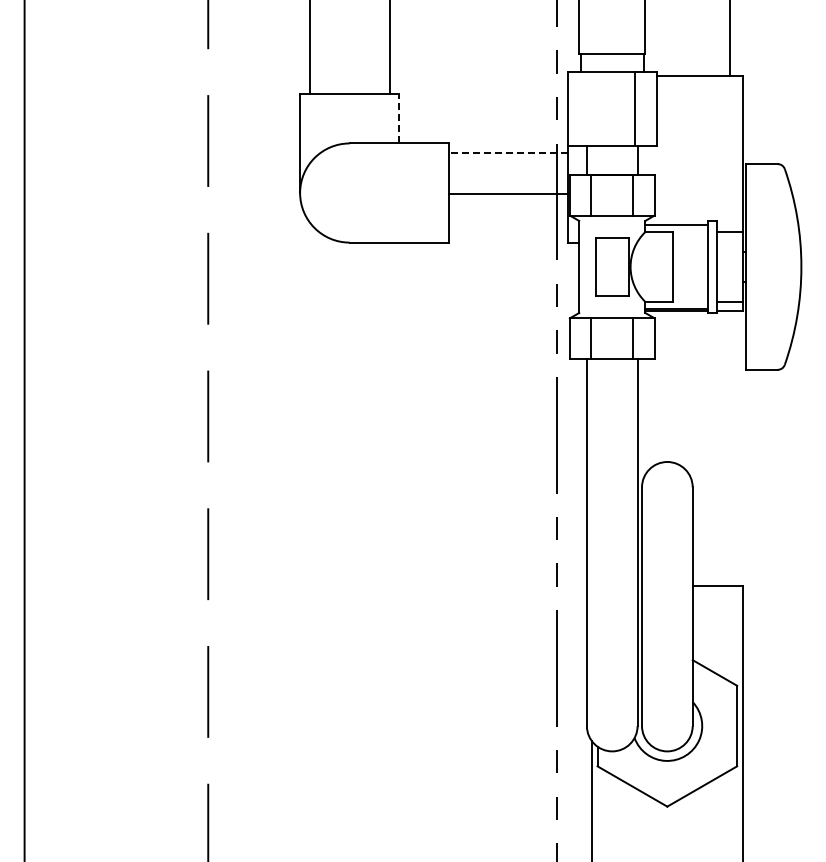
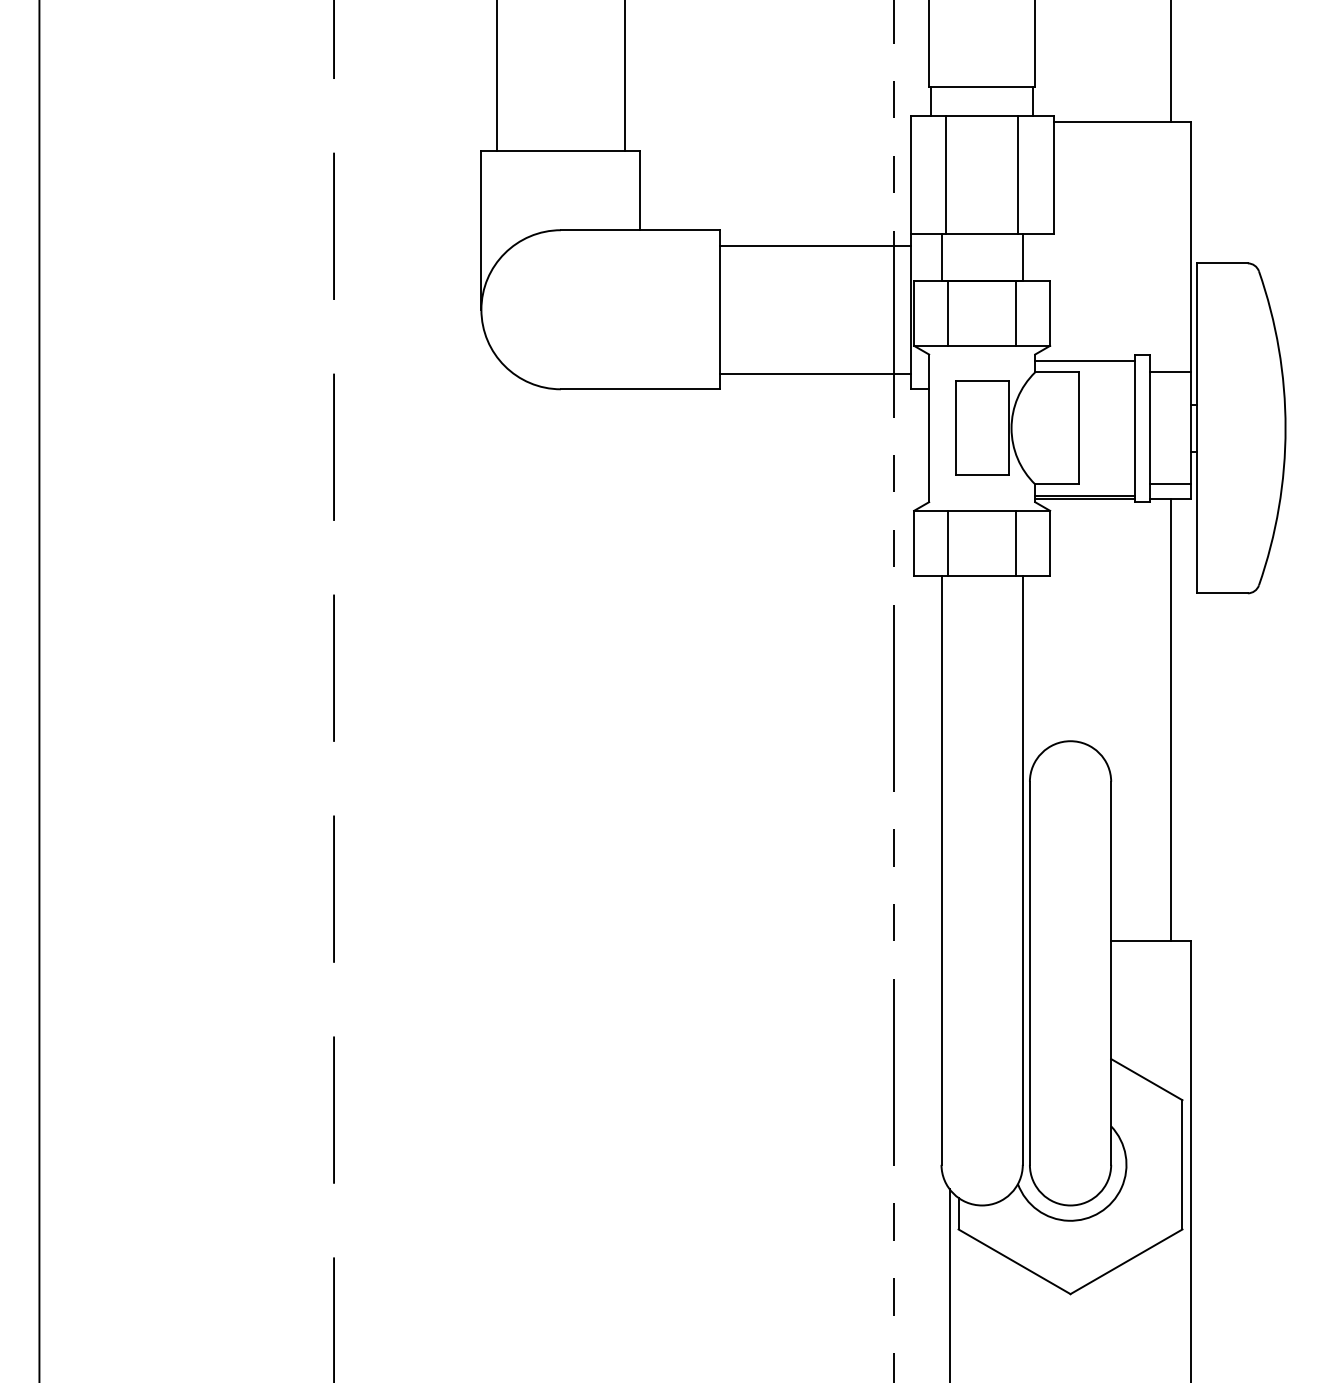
line: (589, 108) -> (945, 174), added
line: (399, 118) -> (640, 190), dashed -> solid
line: (508, 153) -> (815, 246), dashed -> solid
line: (508, 193) -> (815, 373), moved
line: (729, 448) -> (1170, 719), added

